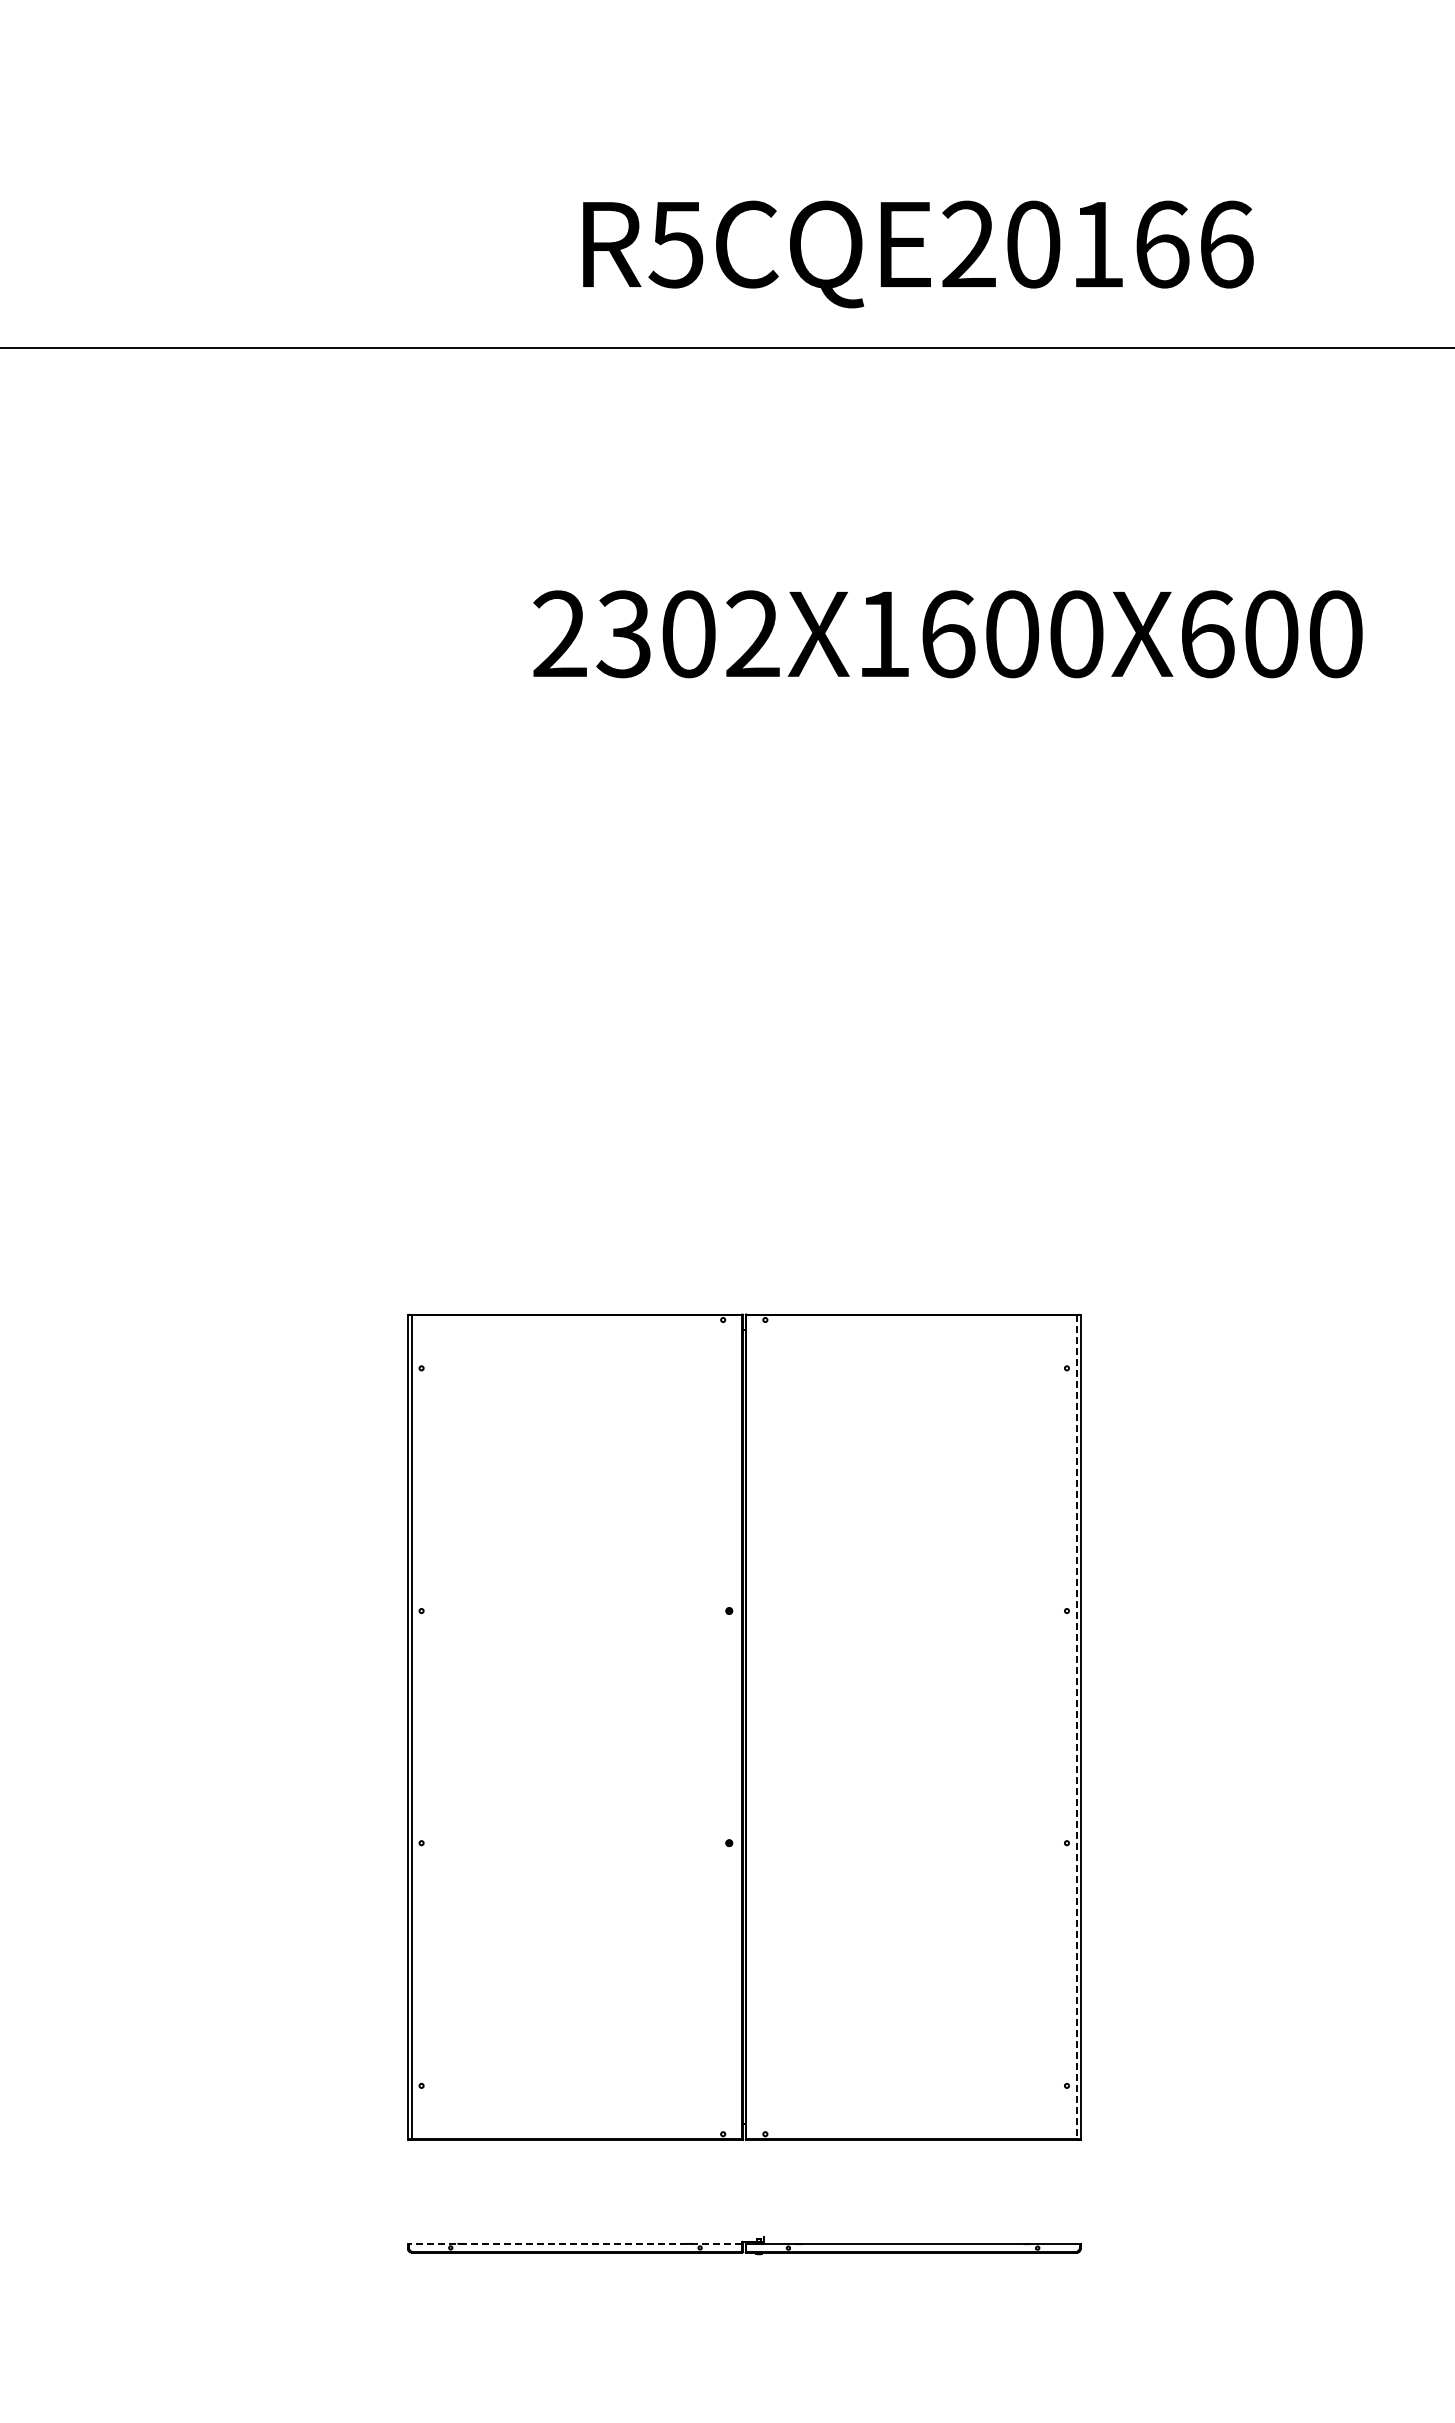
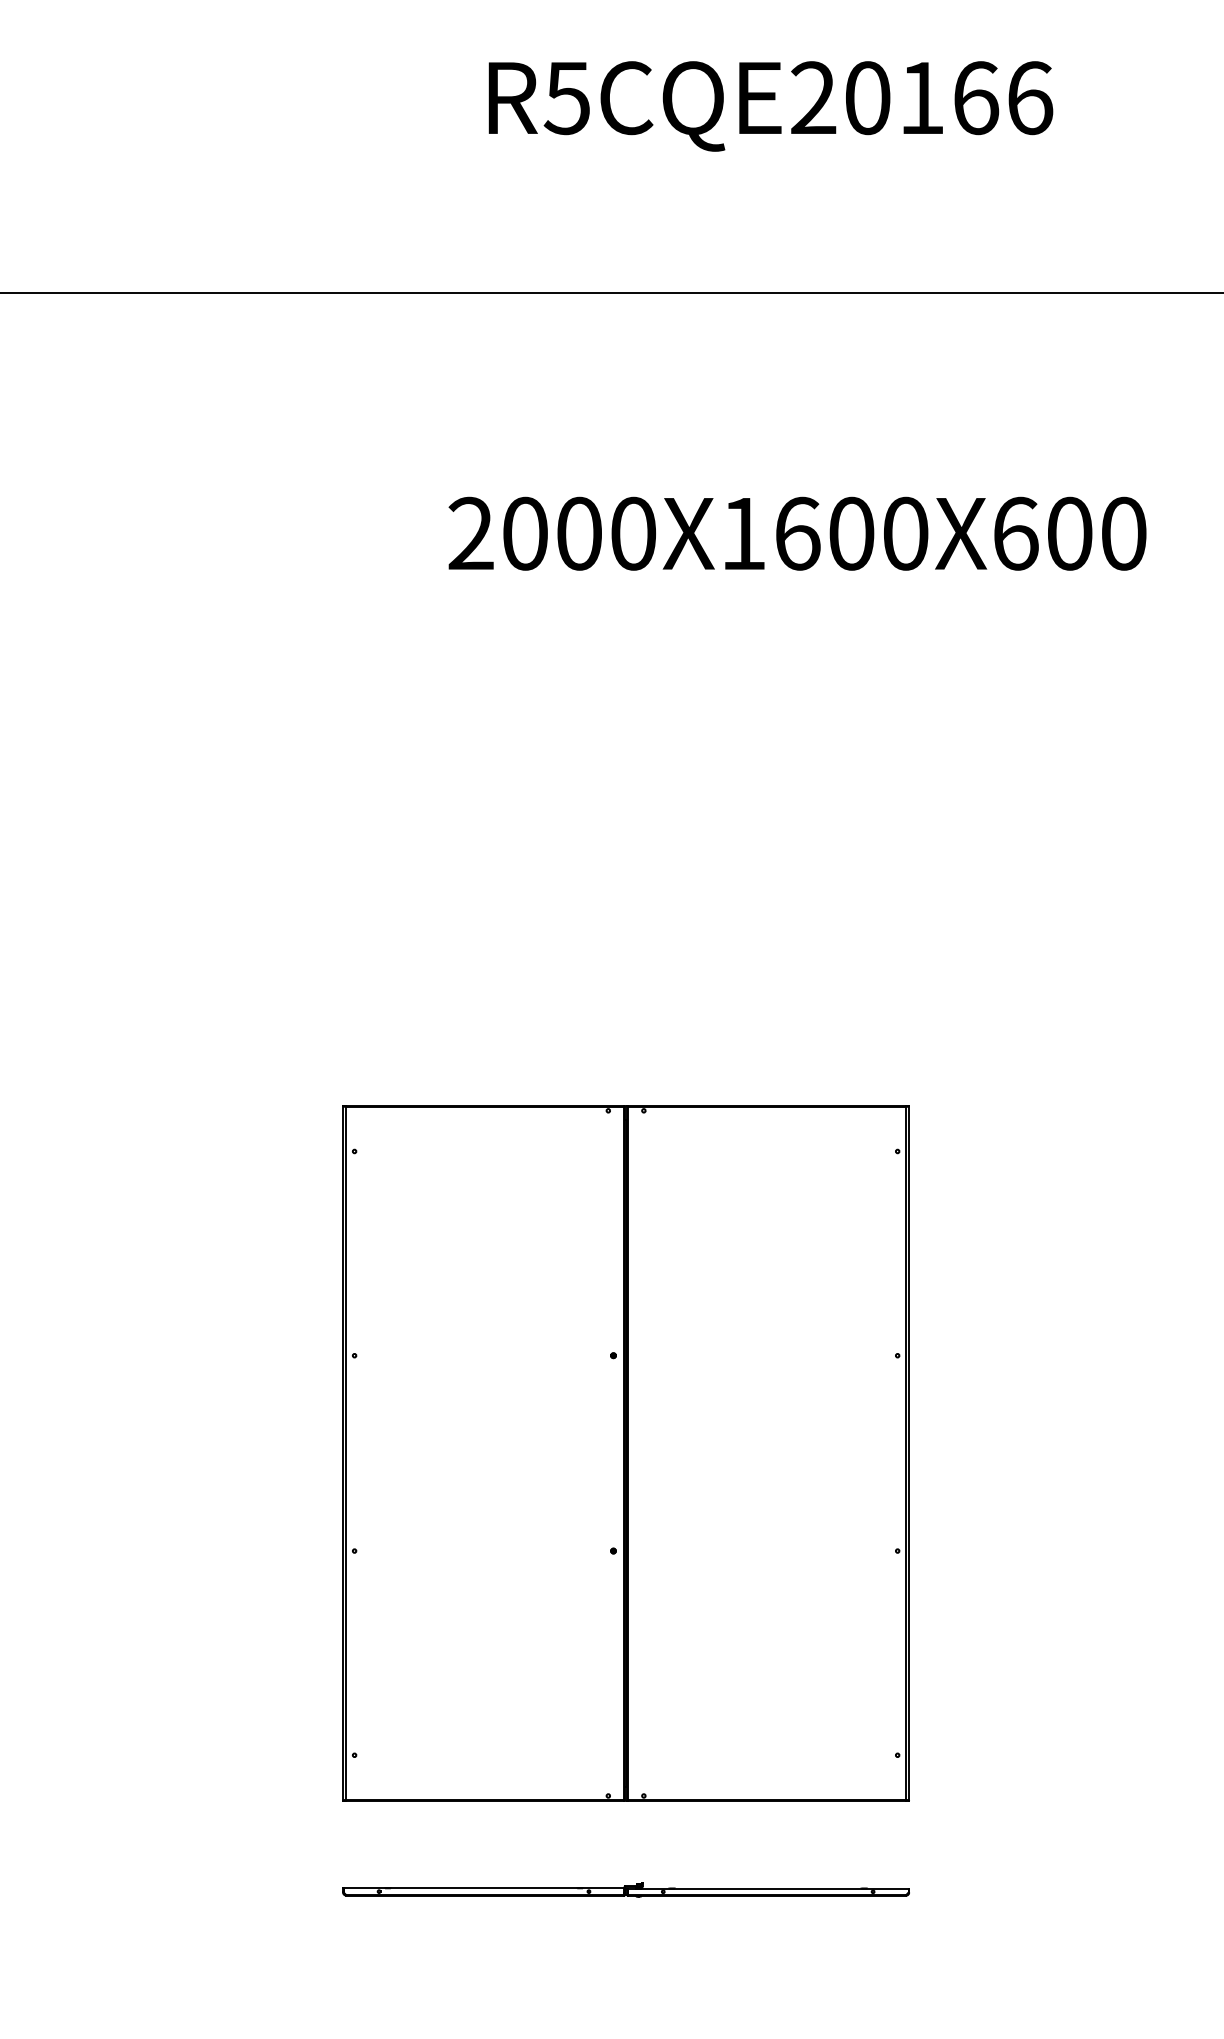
text: (918, 254) -> (771, 106), moved
text: (687, 634) -> (578, 533), 2302 -> 2000
line: (1076, 1727) -> (905, 1453), dashed -> solid
line: (575, 2244) -> (484, 1888), dashed -> solid

